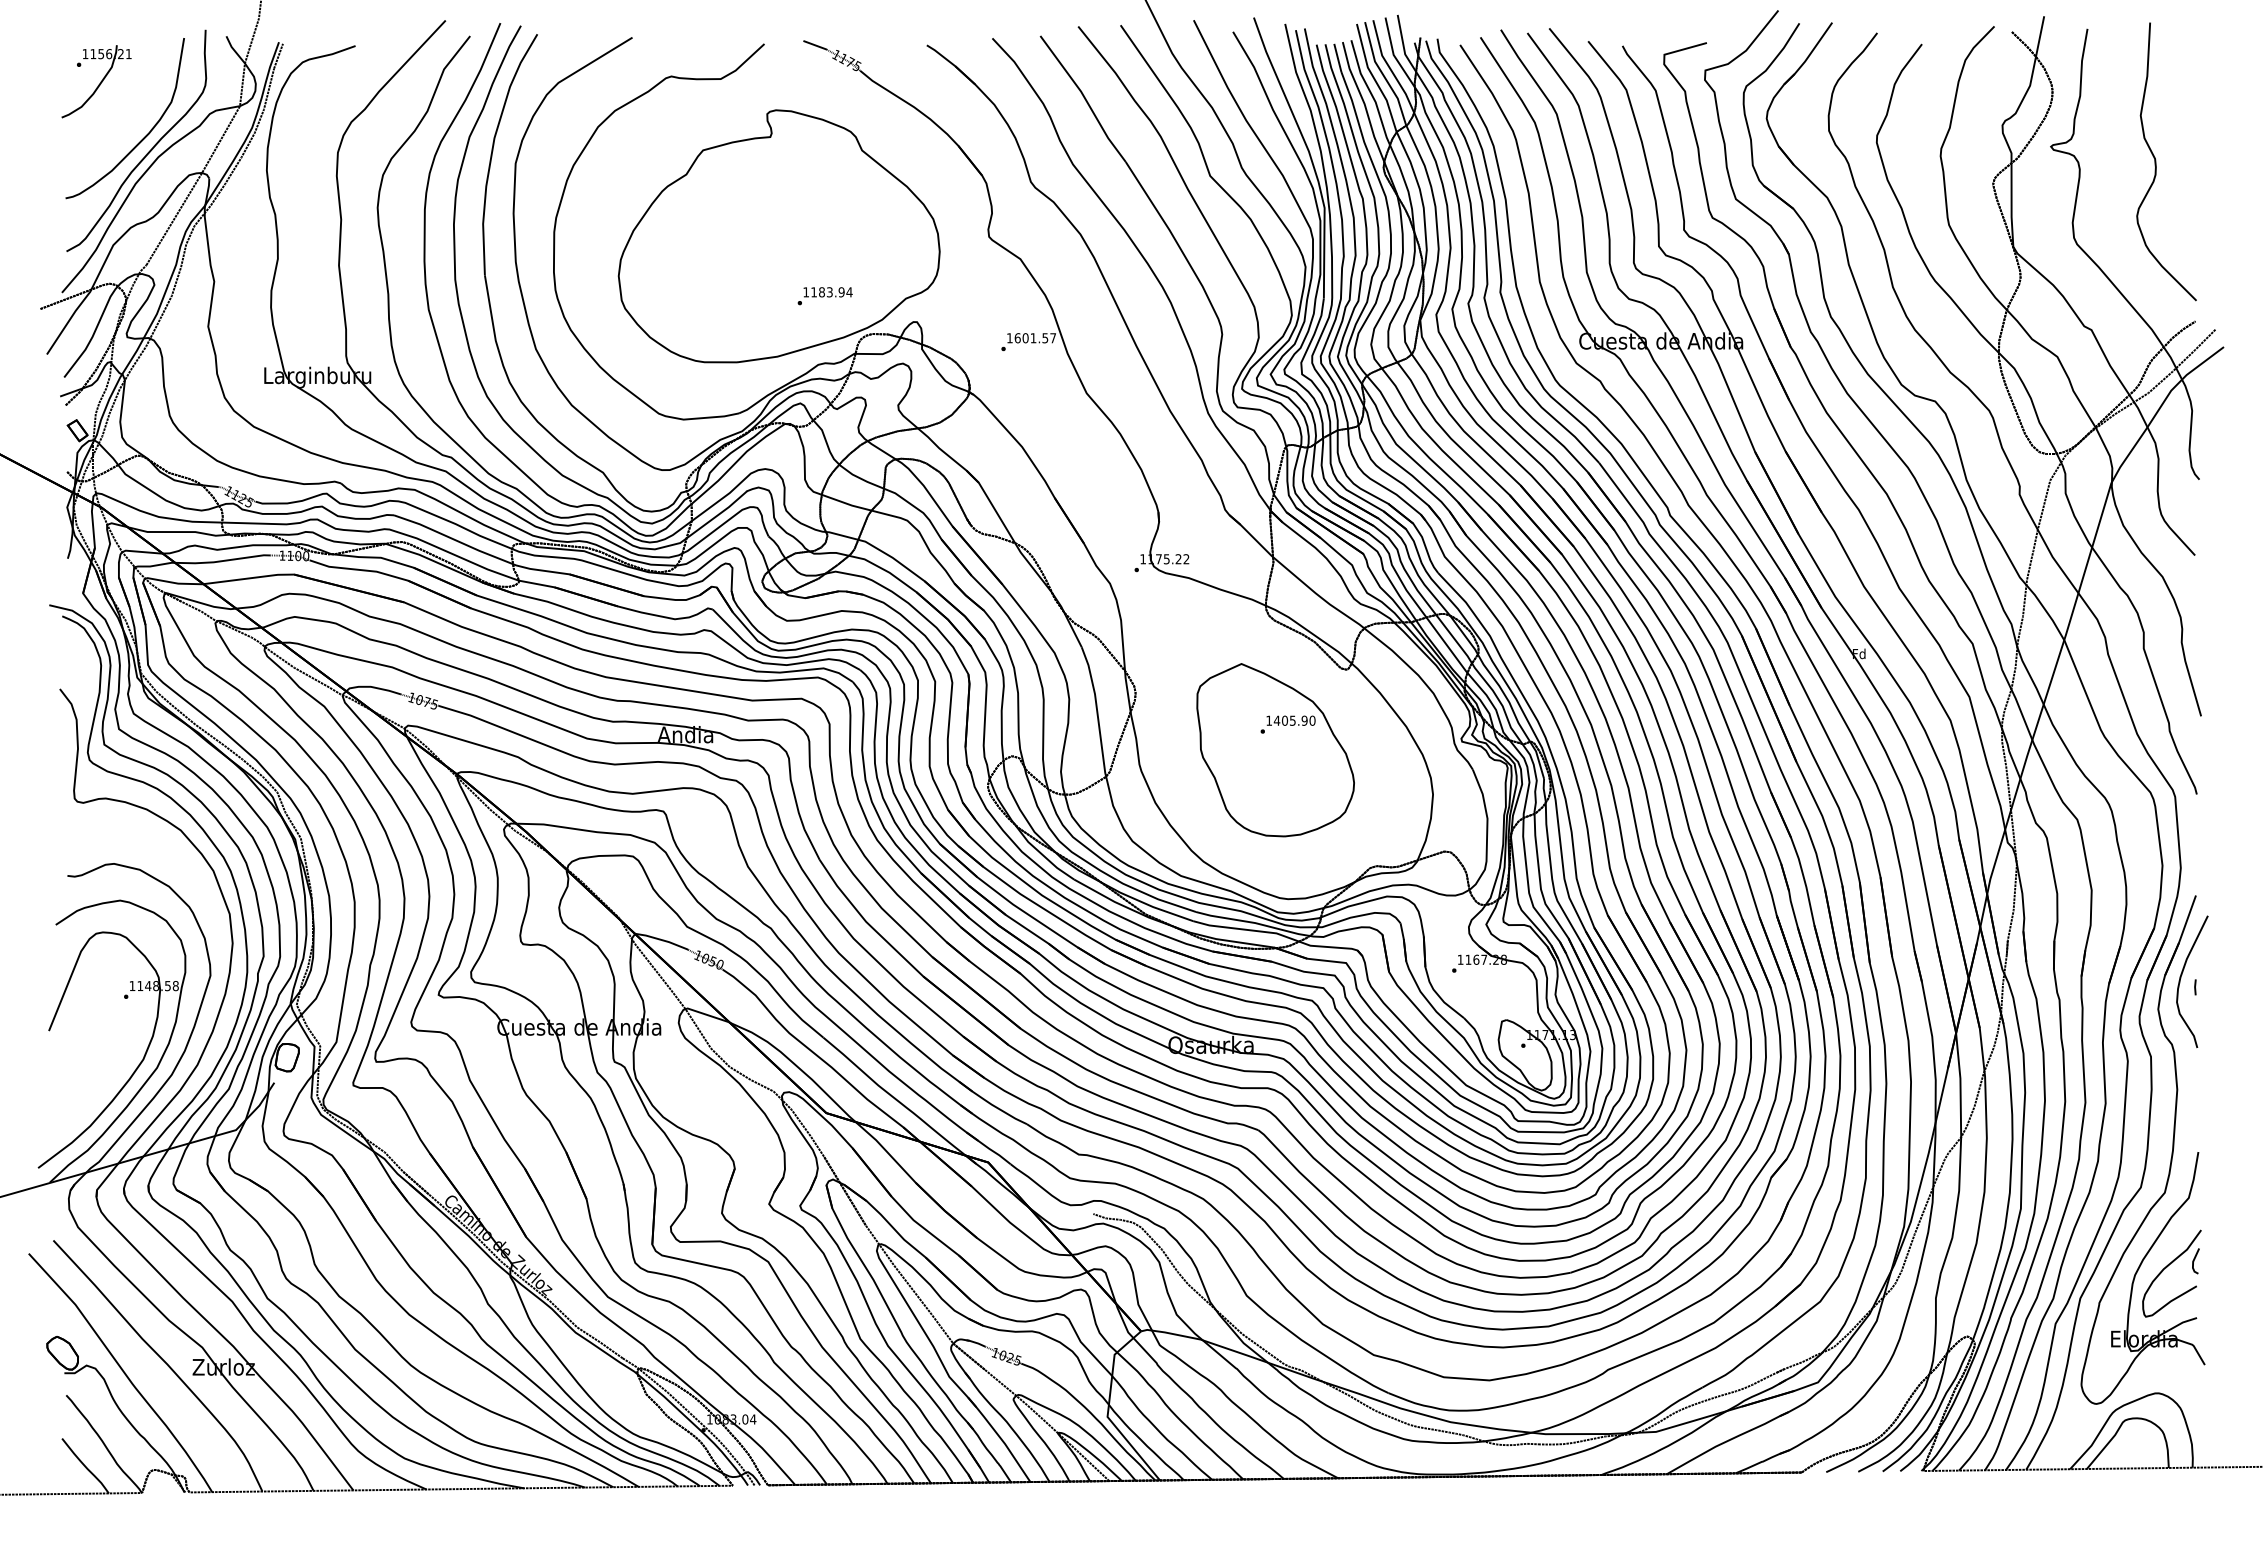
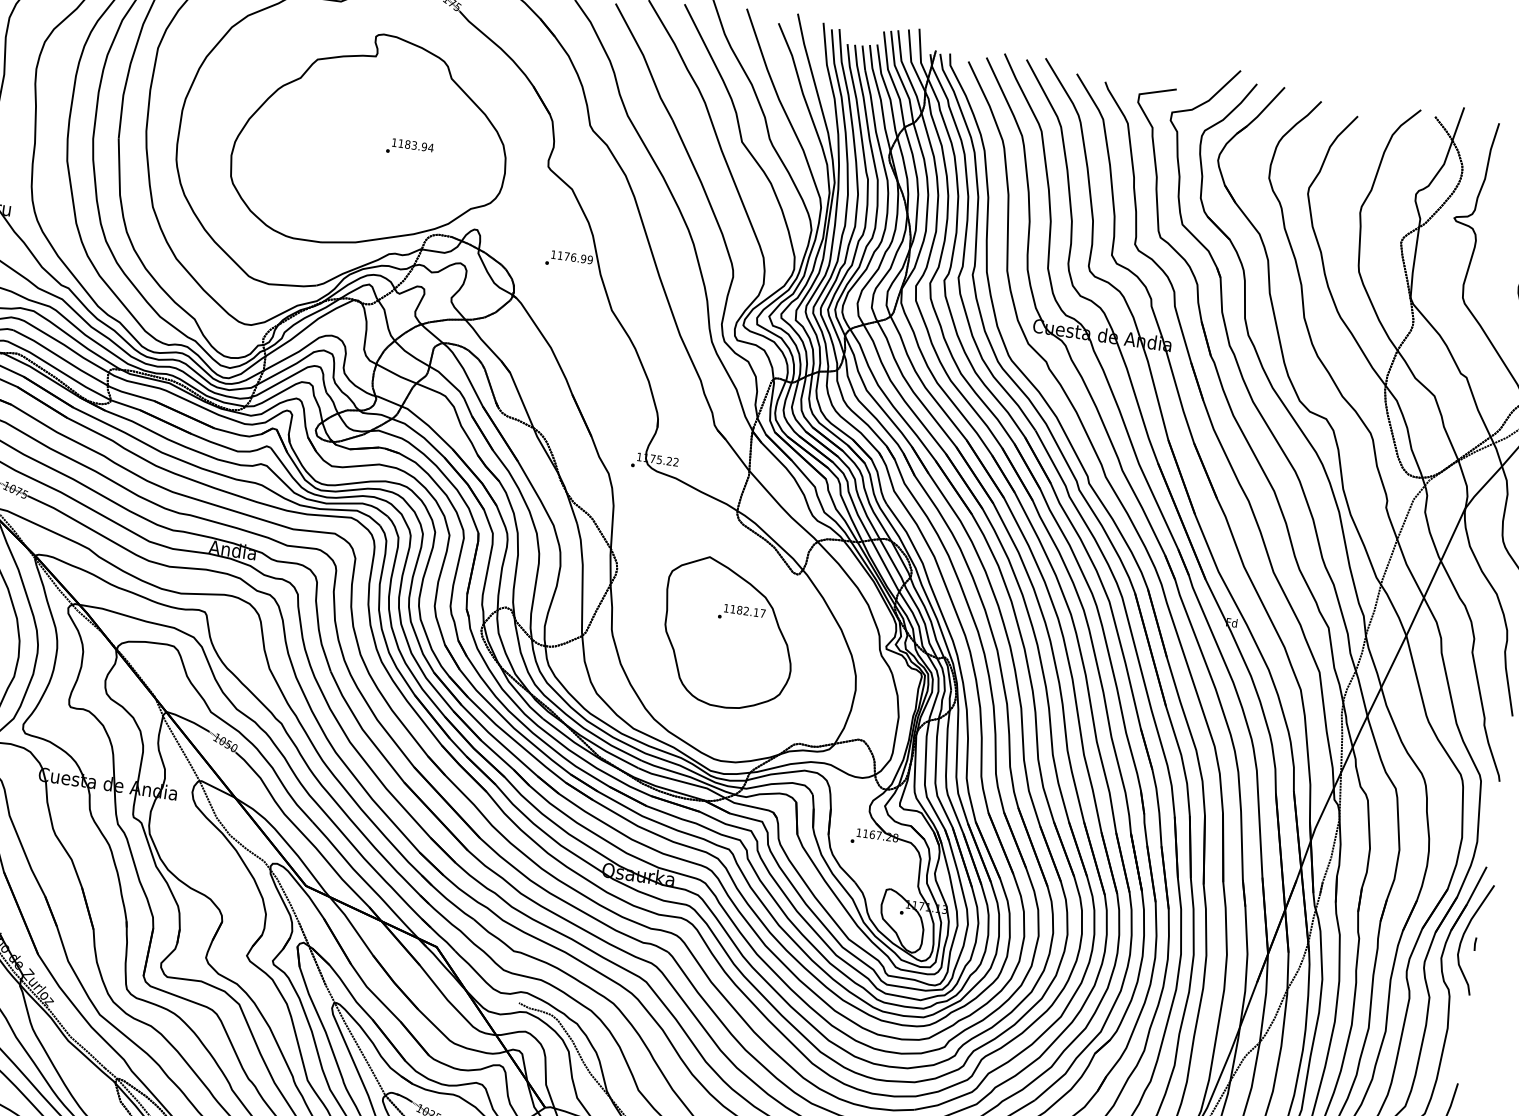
text: (824, 296) -> (409, 148), moved
text: (1035, 338) -> (575, 258), 1601.57 -> 1176.99
text: (1294, 720) -> (747, 611), 1405.90 -> 1182.17

